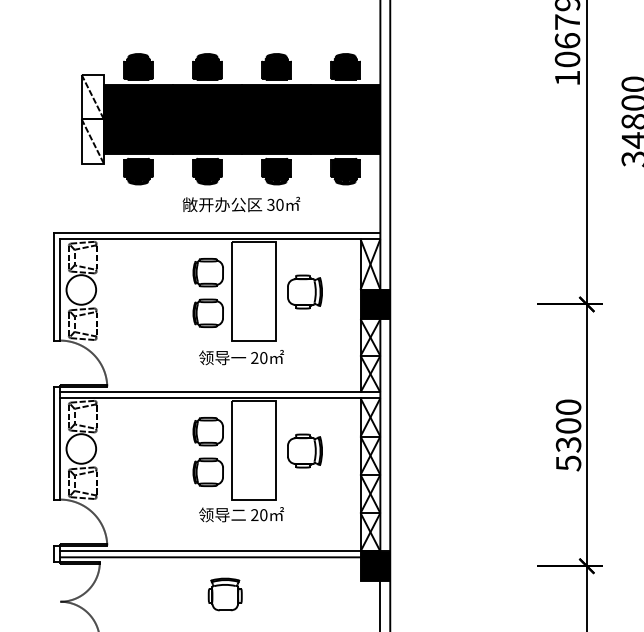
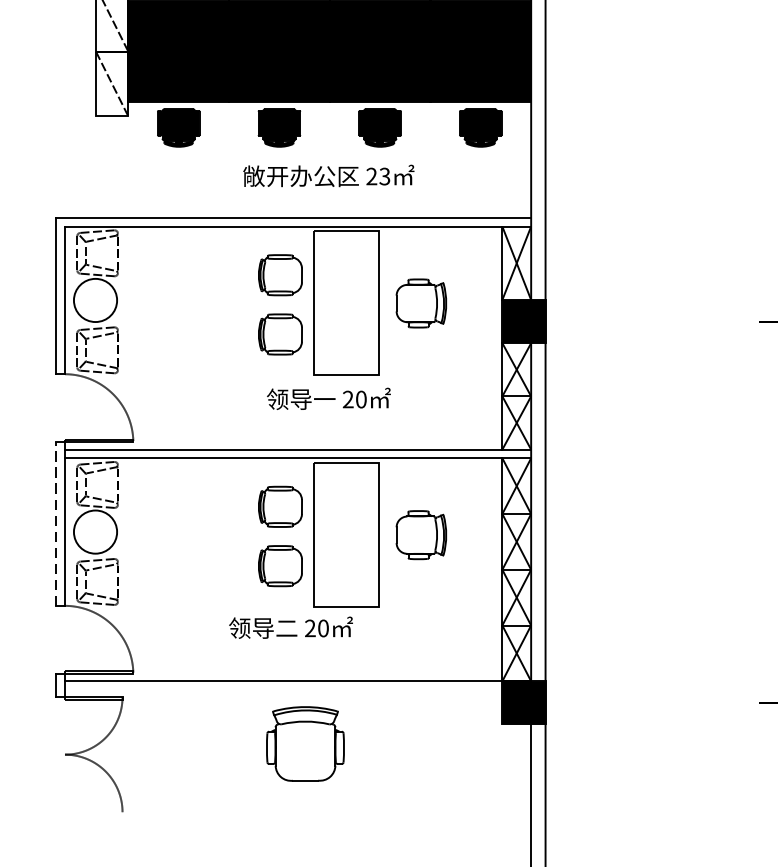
text: (275, 204) -> (378, 175), 30 -> 23
line: (54, 443) -> (56, 524), solid -> dashed
text: (241, 514) -> (290, 627), moved
line: (220, 557) -> (298, 690), removed
part: (224, 594) -> (304, 744), size x1.6

